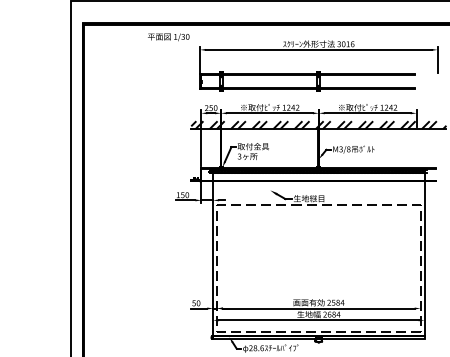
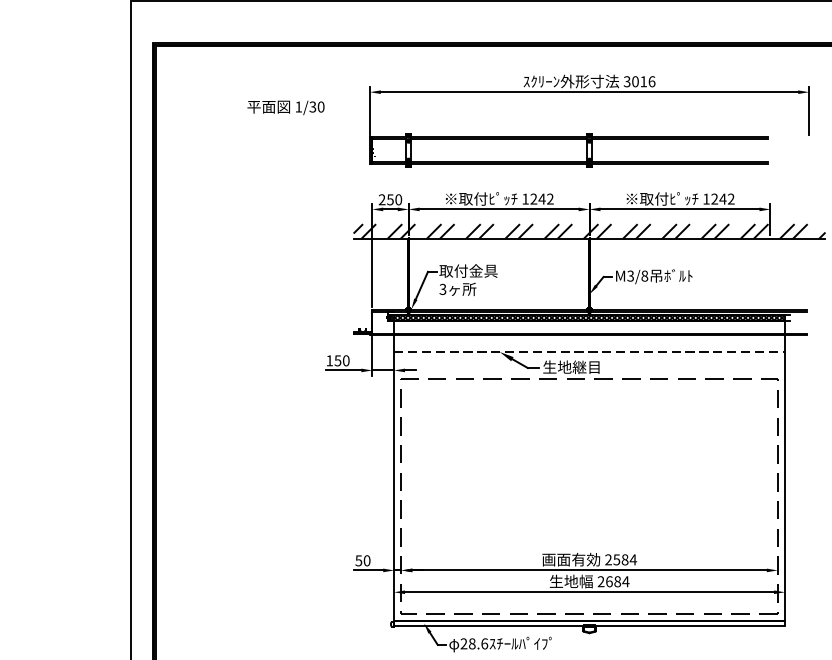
text: (168, 37) -> (285, 108), moved
line: (318, 190) -> (588, 352), added

